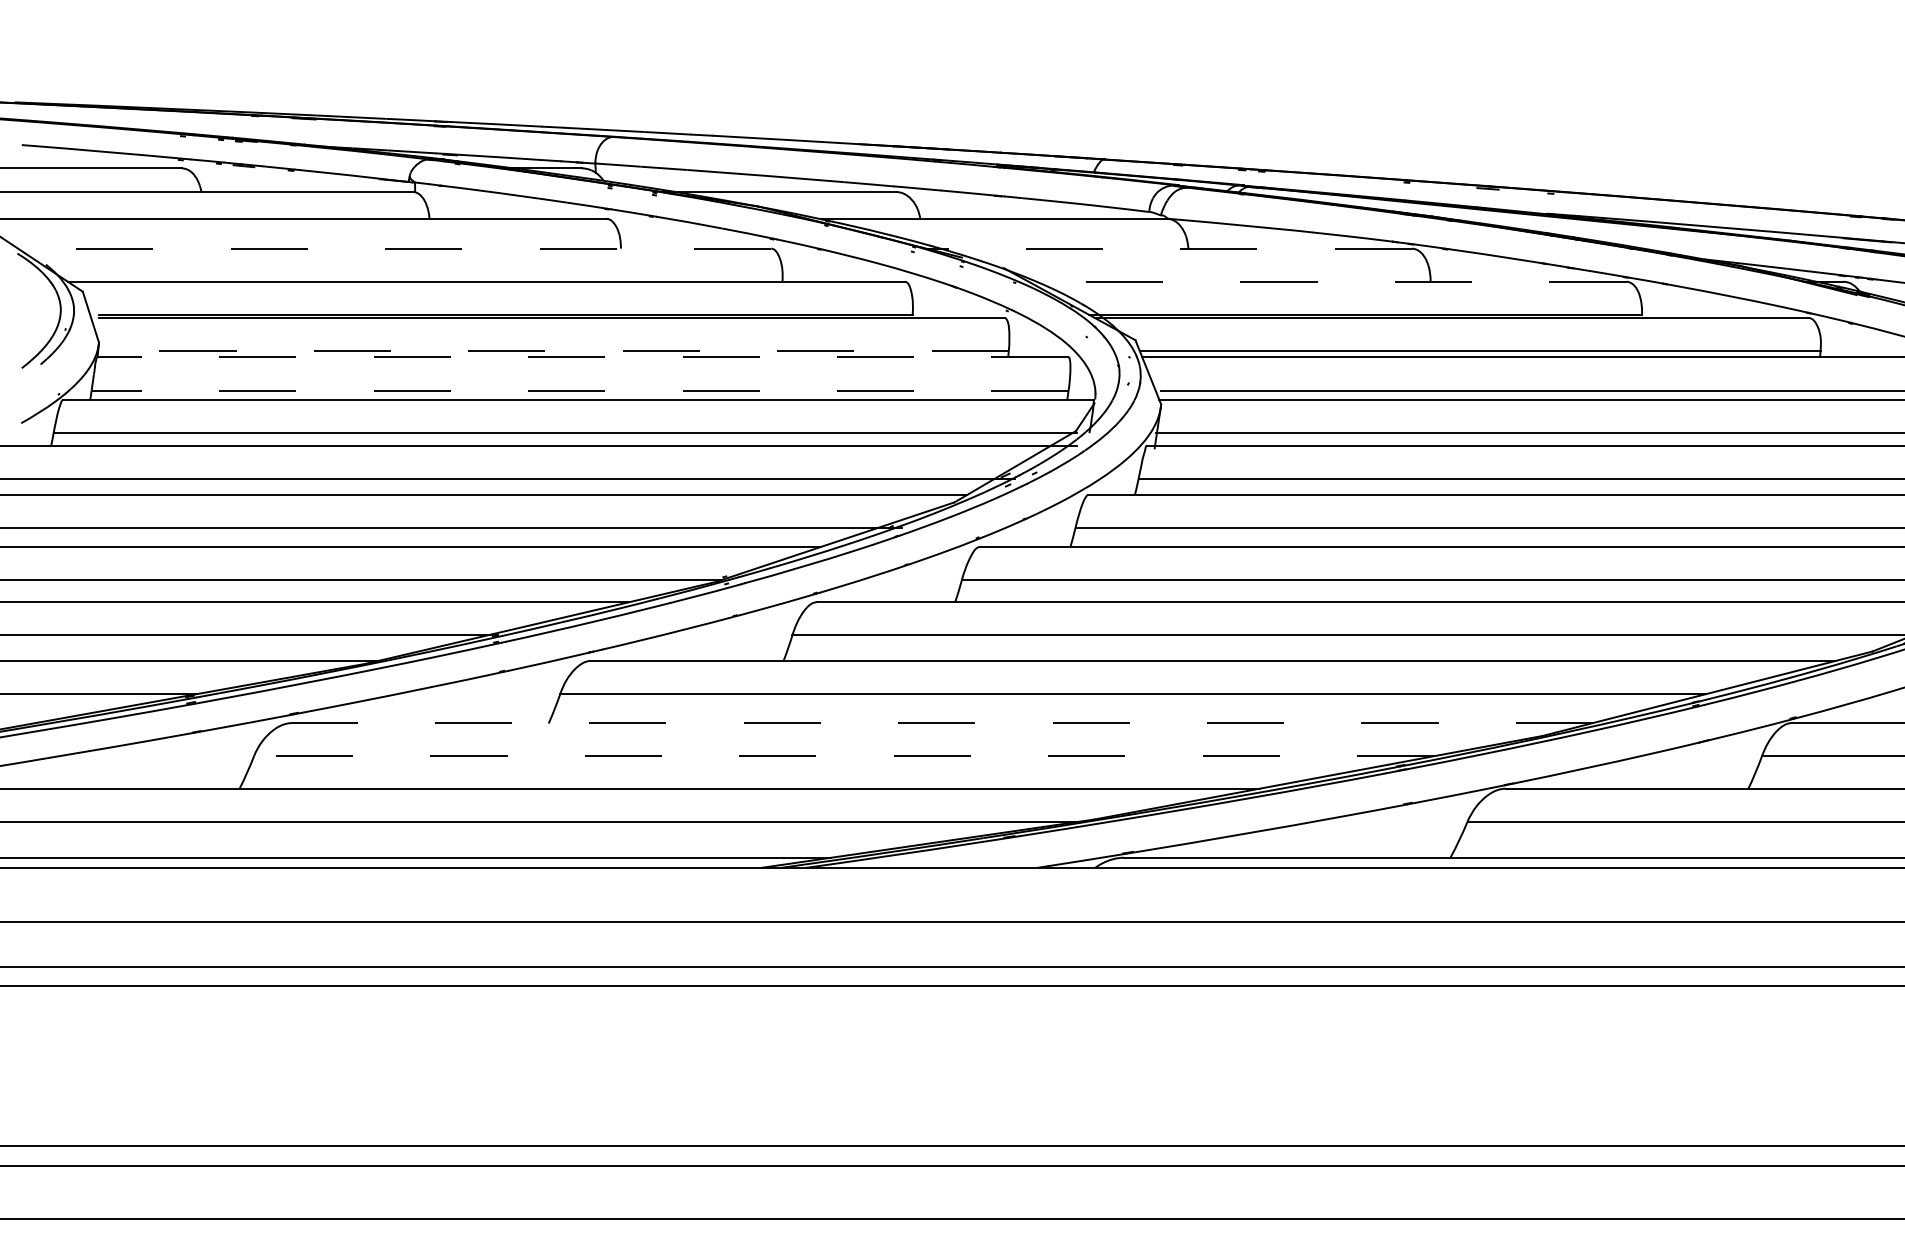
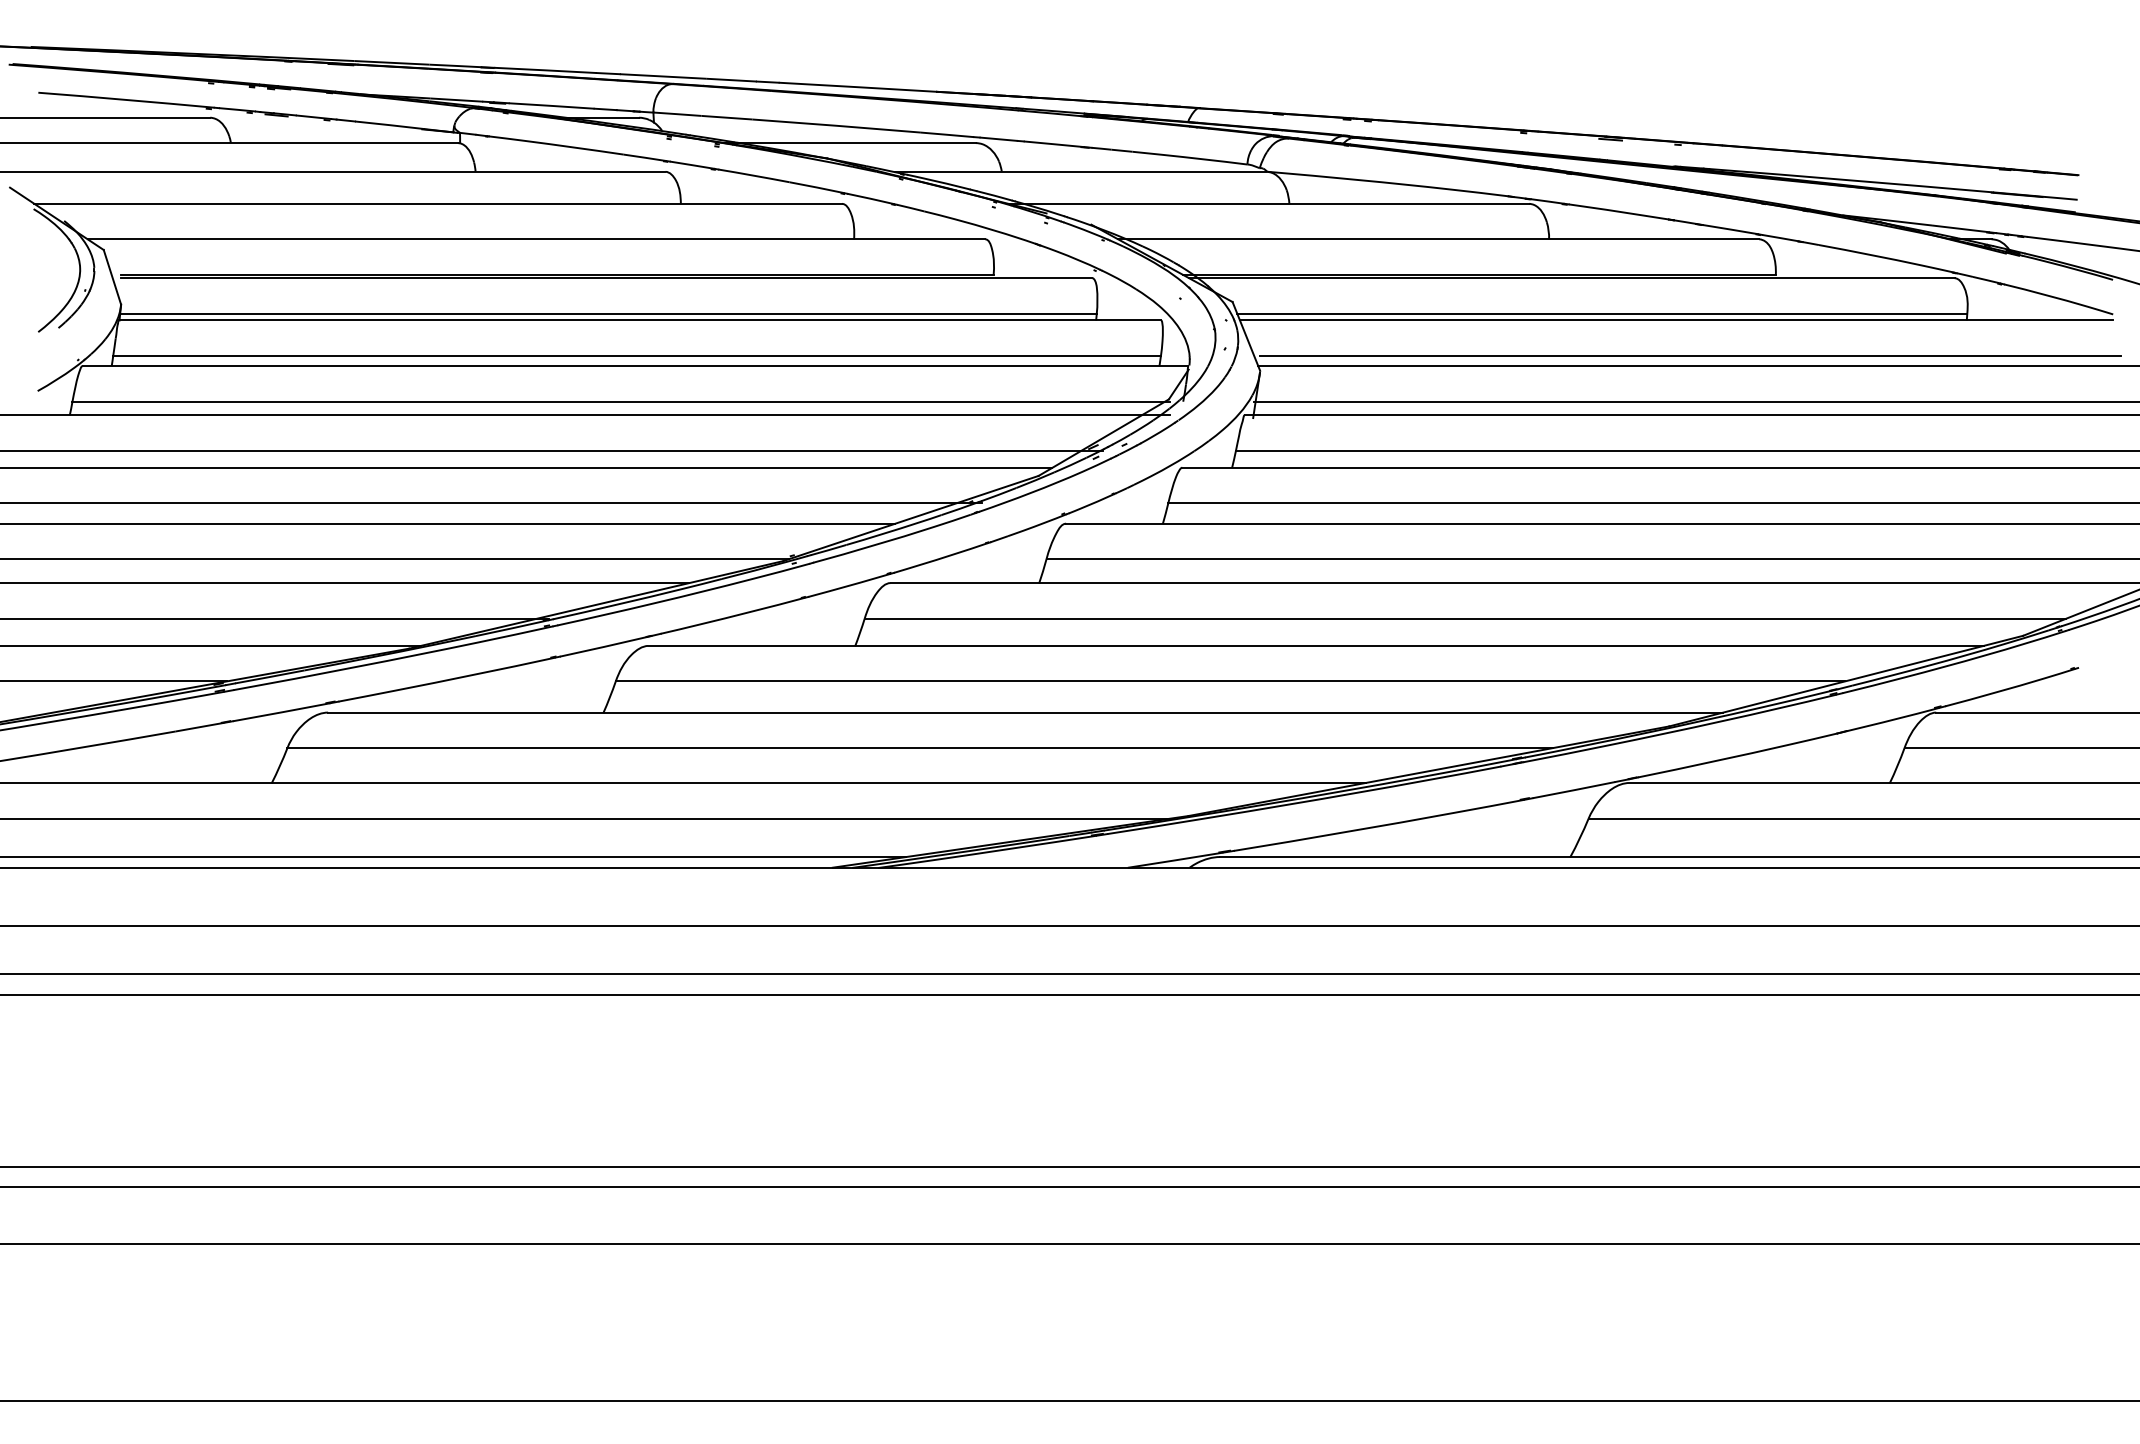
line: (394, 248) -> (438, 203), dashed -> solid
line: (1168, 248) -> (1268, 203), dashed -> solid
line: (1327, 281) -> (1438, 239), dashed -> solid
line: (553, 350) -> (608, 313), dashed -> solid
line: (582, 357) -> (639, 320), dashed -> solid
line: (580, 391) -> (637, 356), dashed -> solid
line: (942, 722) -> (1025, 712), dashed -> solid
line: (844, 756) -> (920, 748), dashed -> solid

